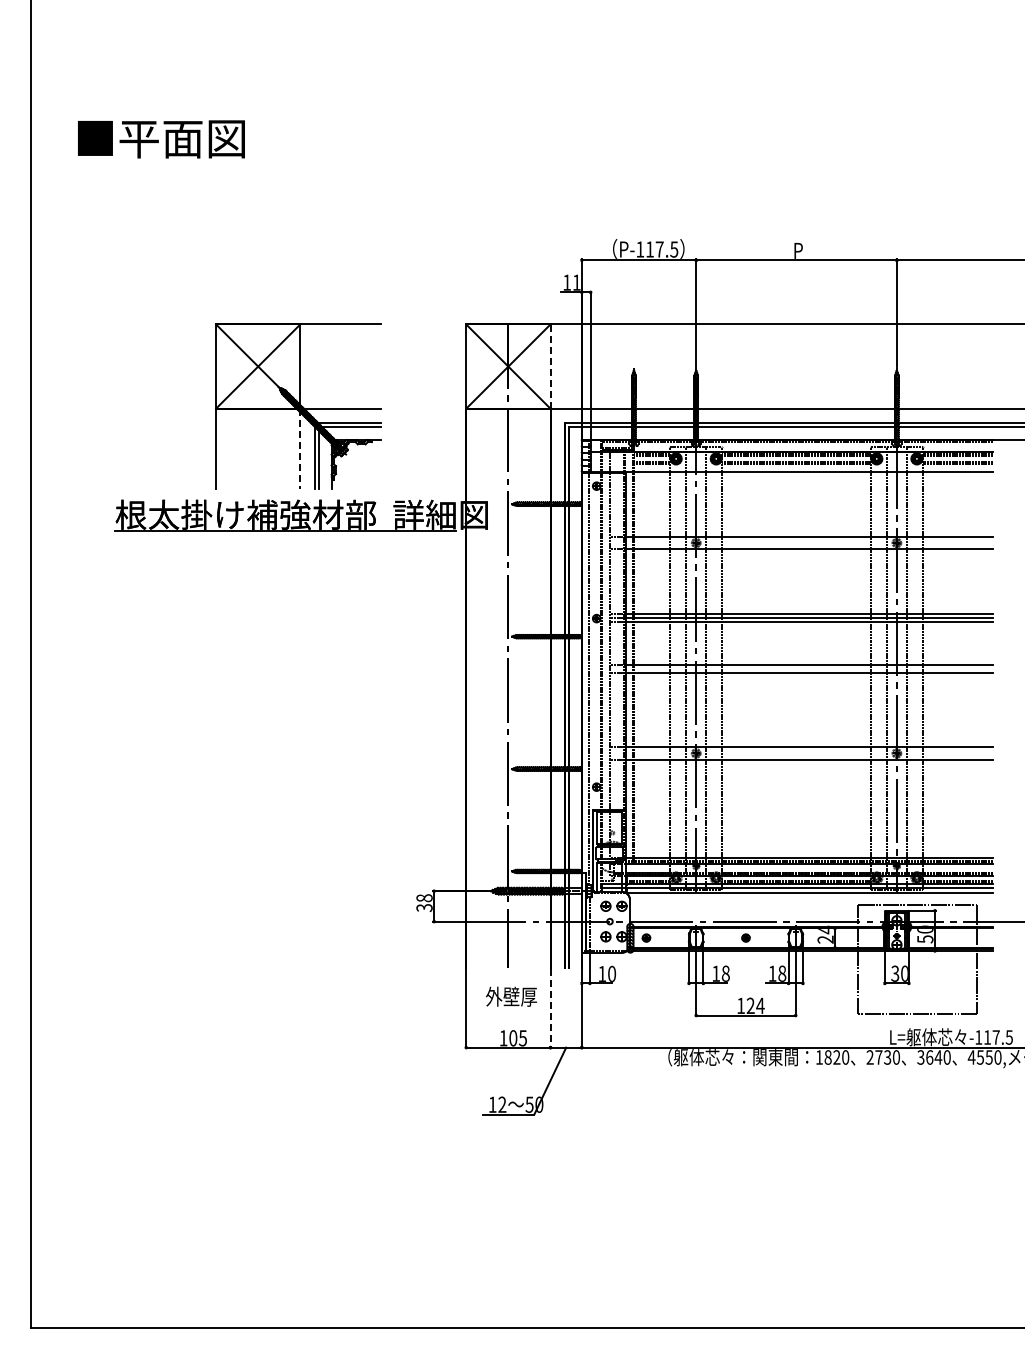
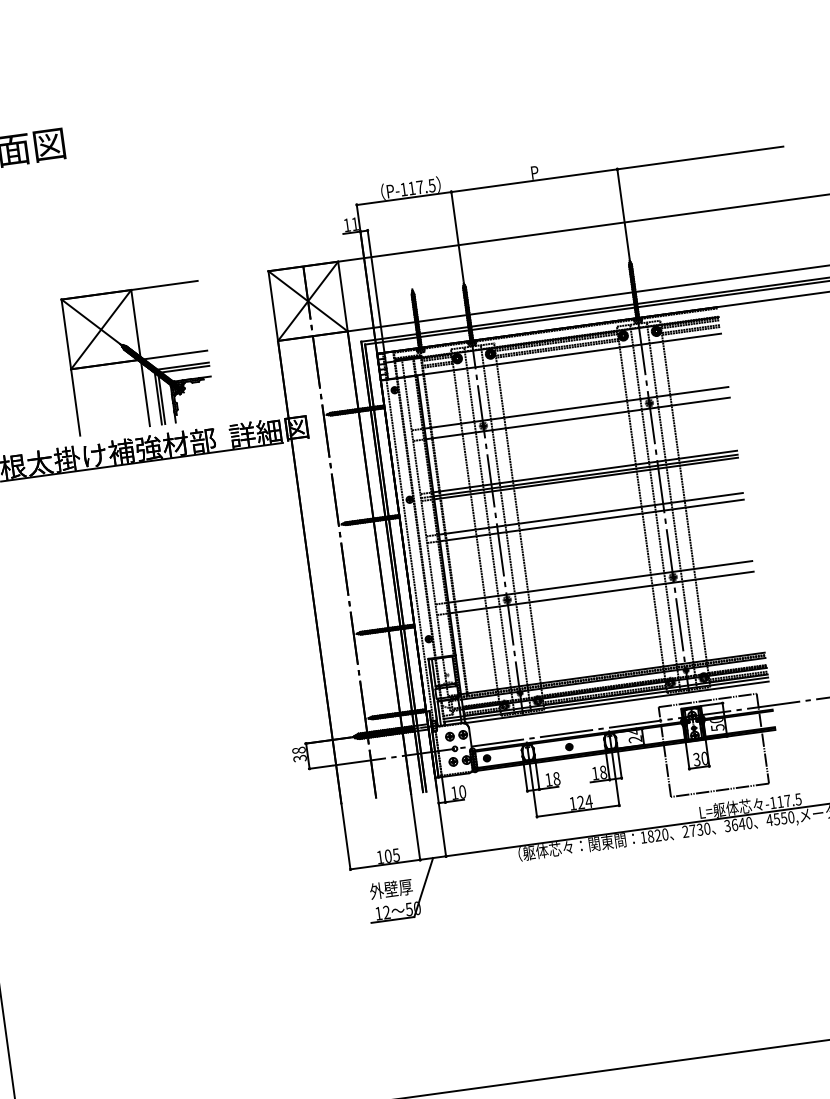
line: (550, 366) -> (342, 296), dashed -> solid
line: (300, 449) -> (145, 393), dashed -> solid
text: (511, 996) -> (391, 888), moved
line: (550, 1008) -> (415, 827), dashed -> solid

